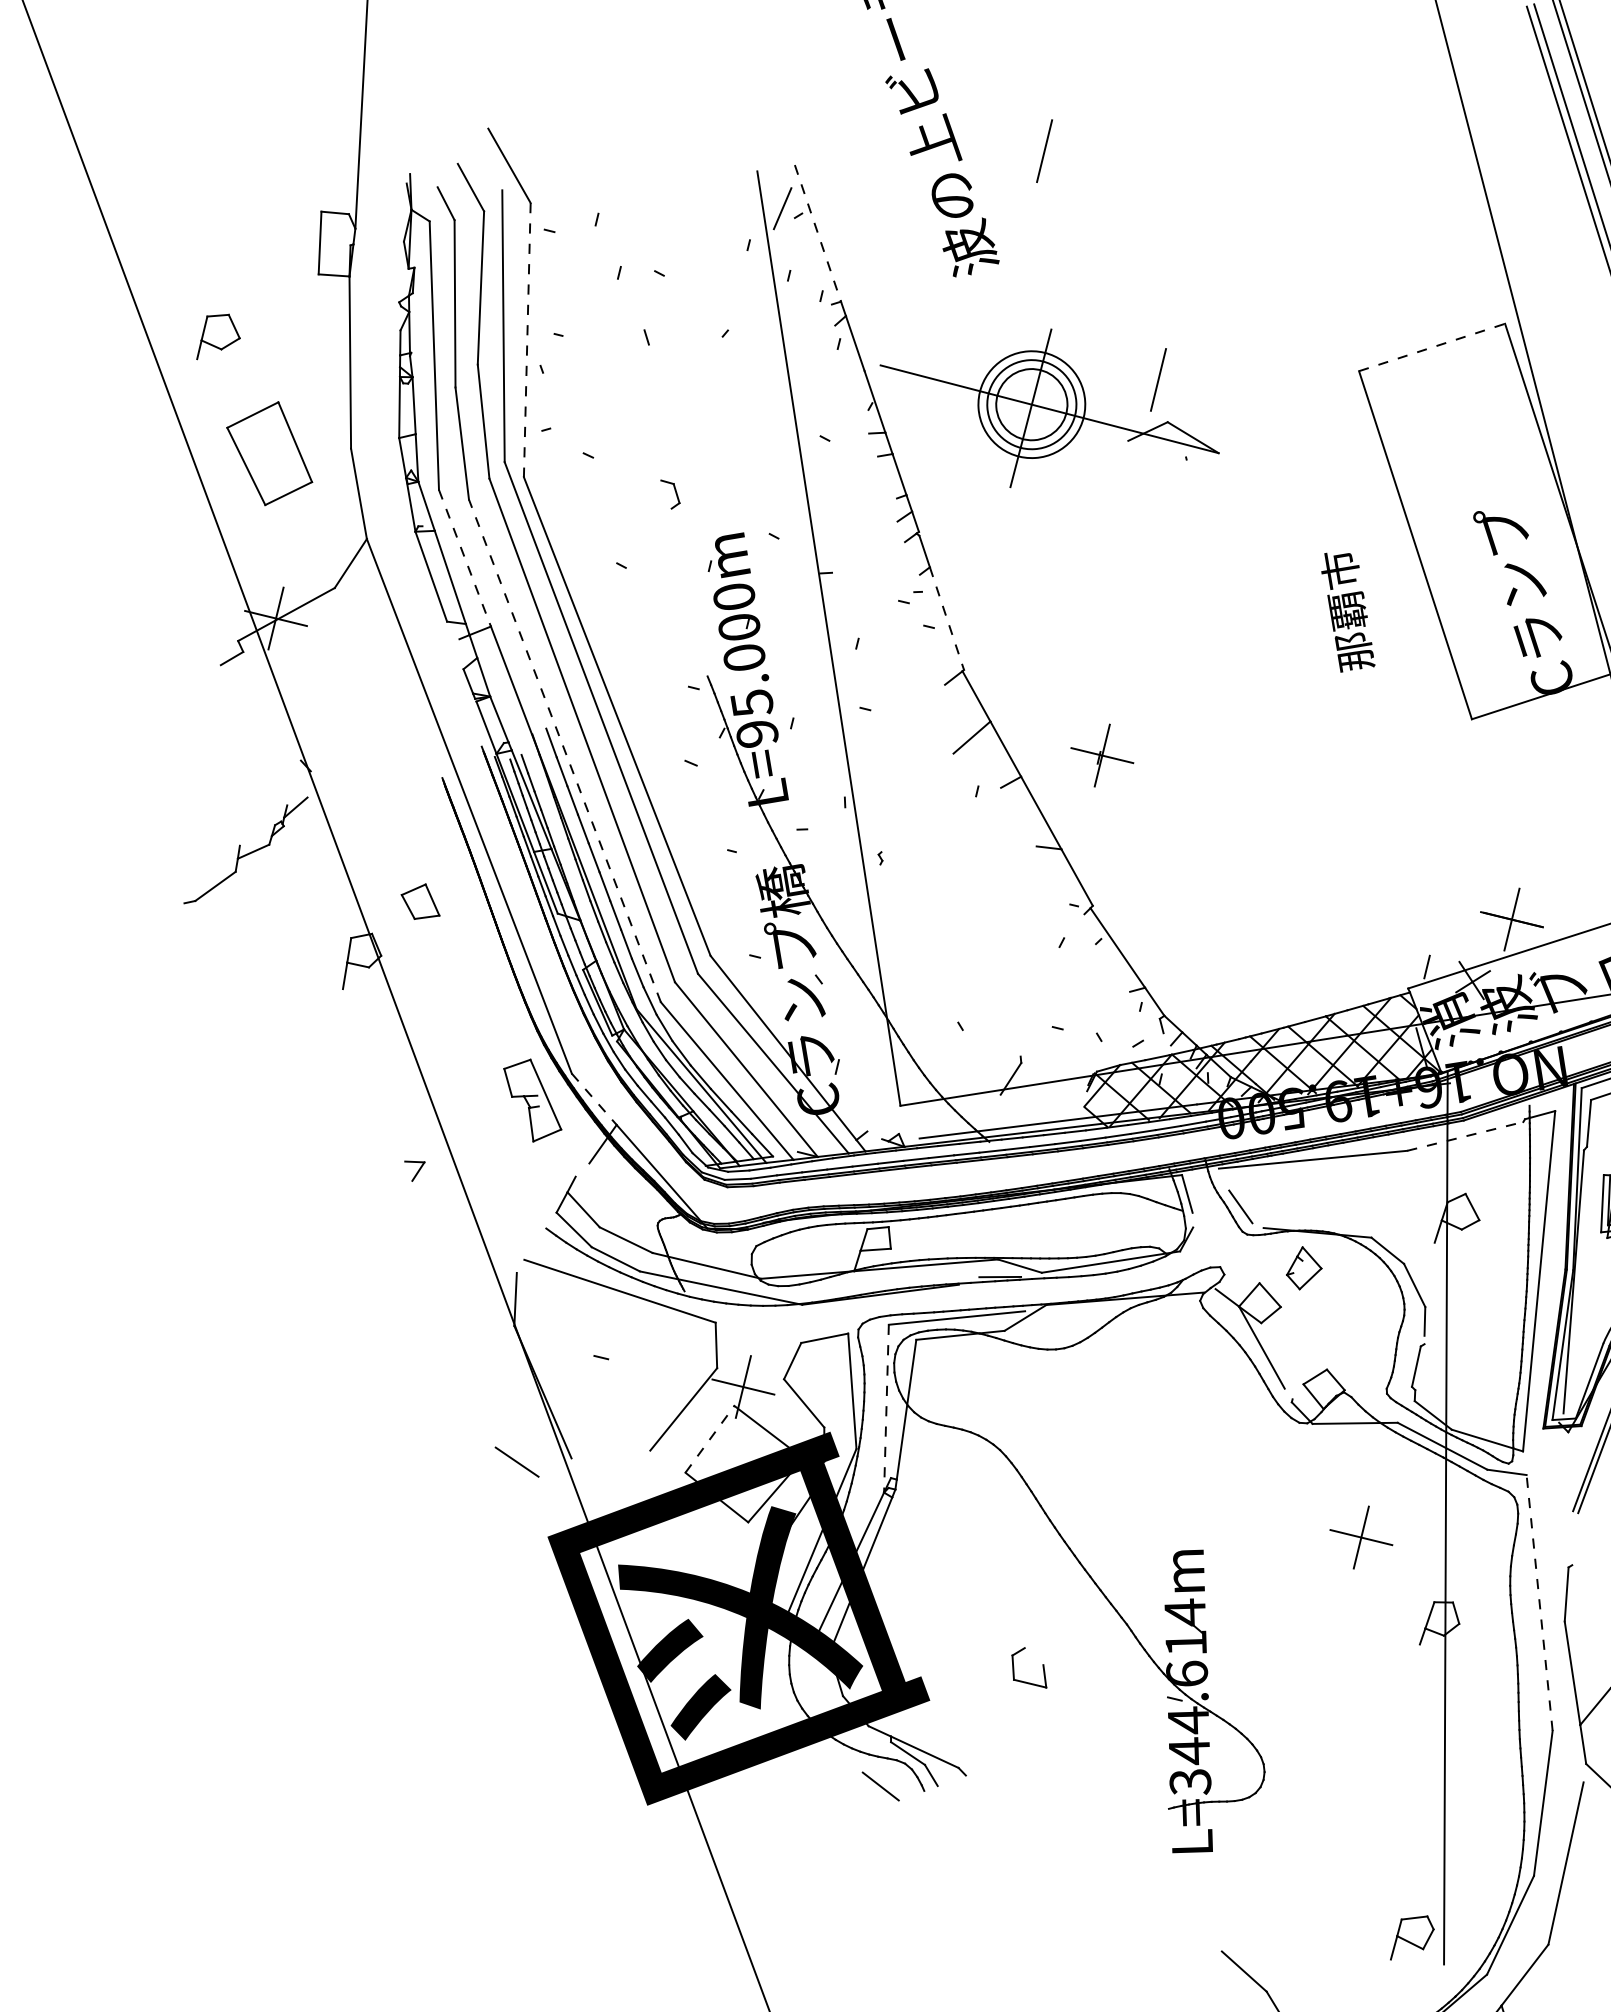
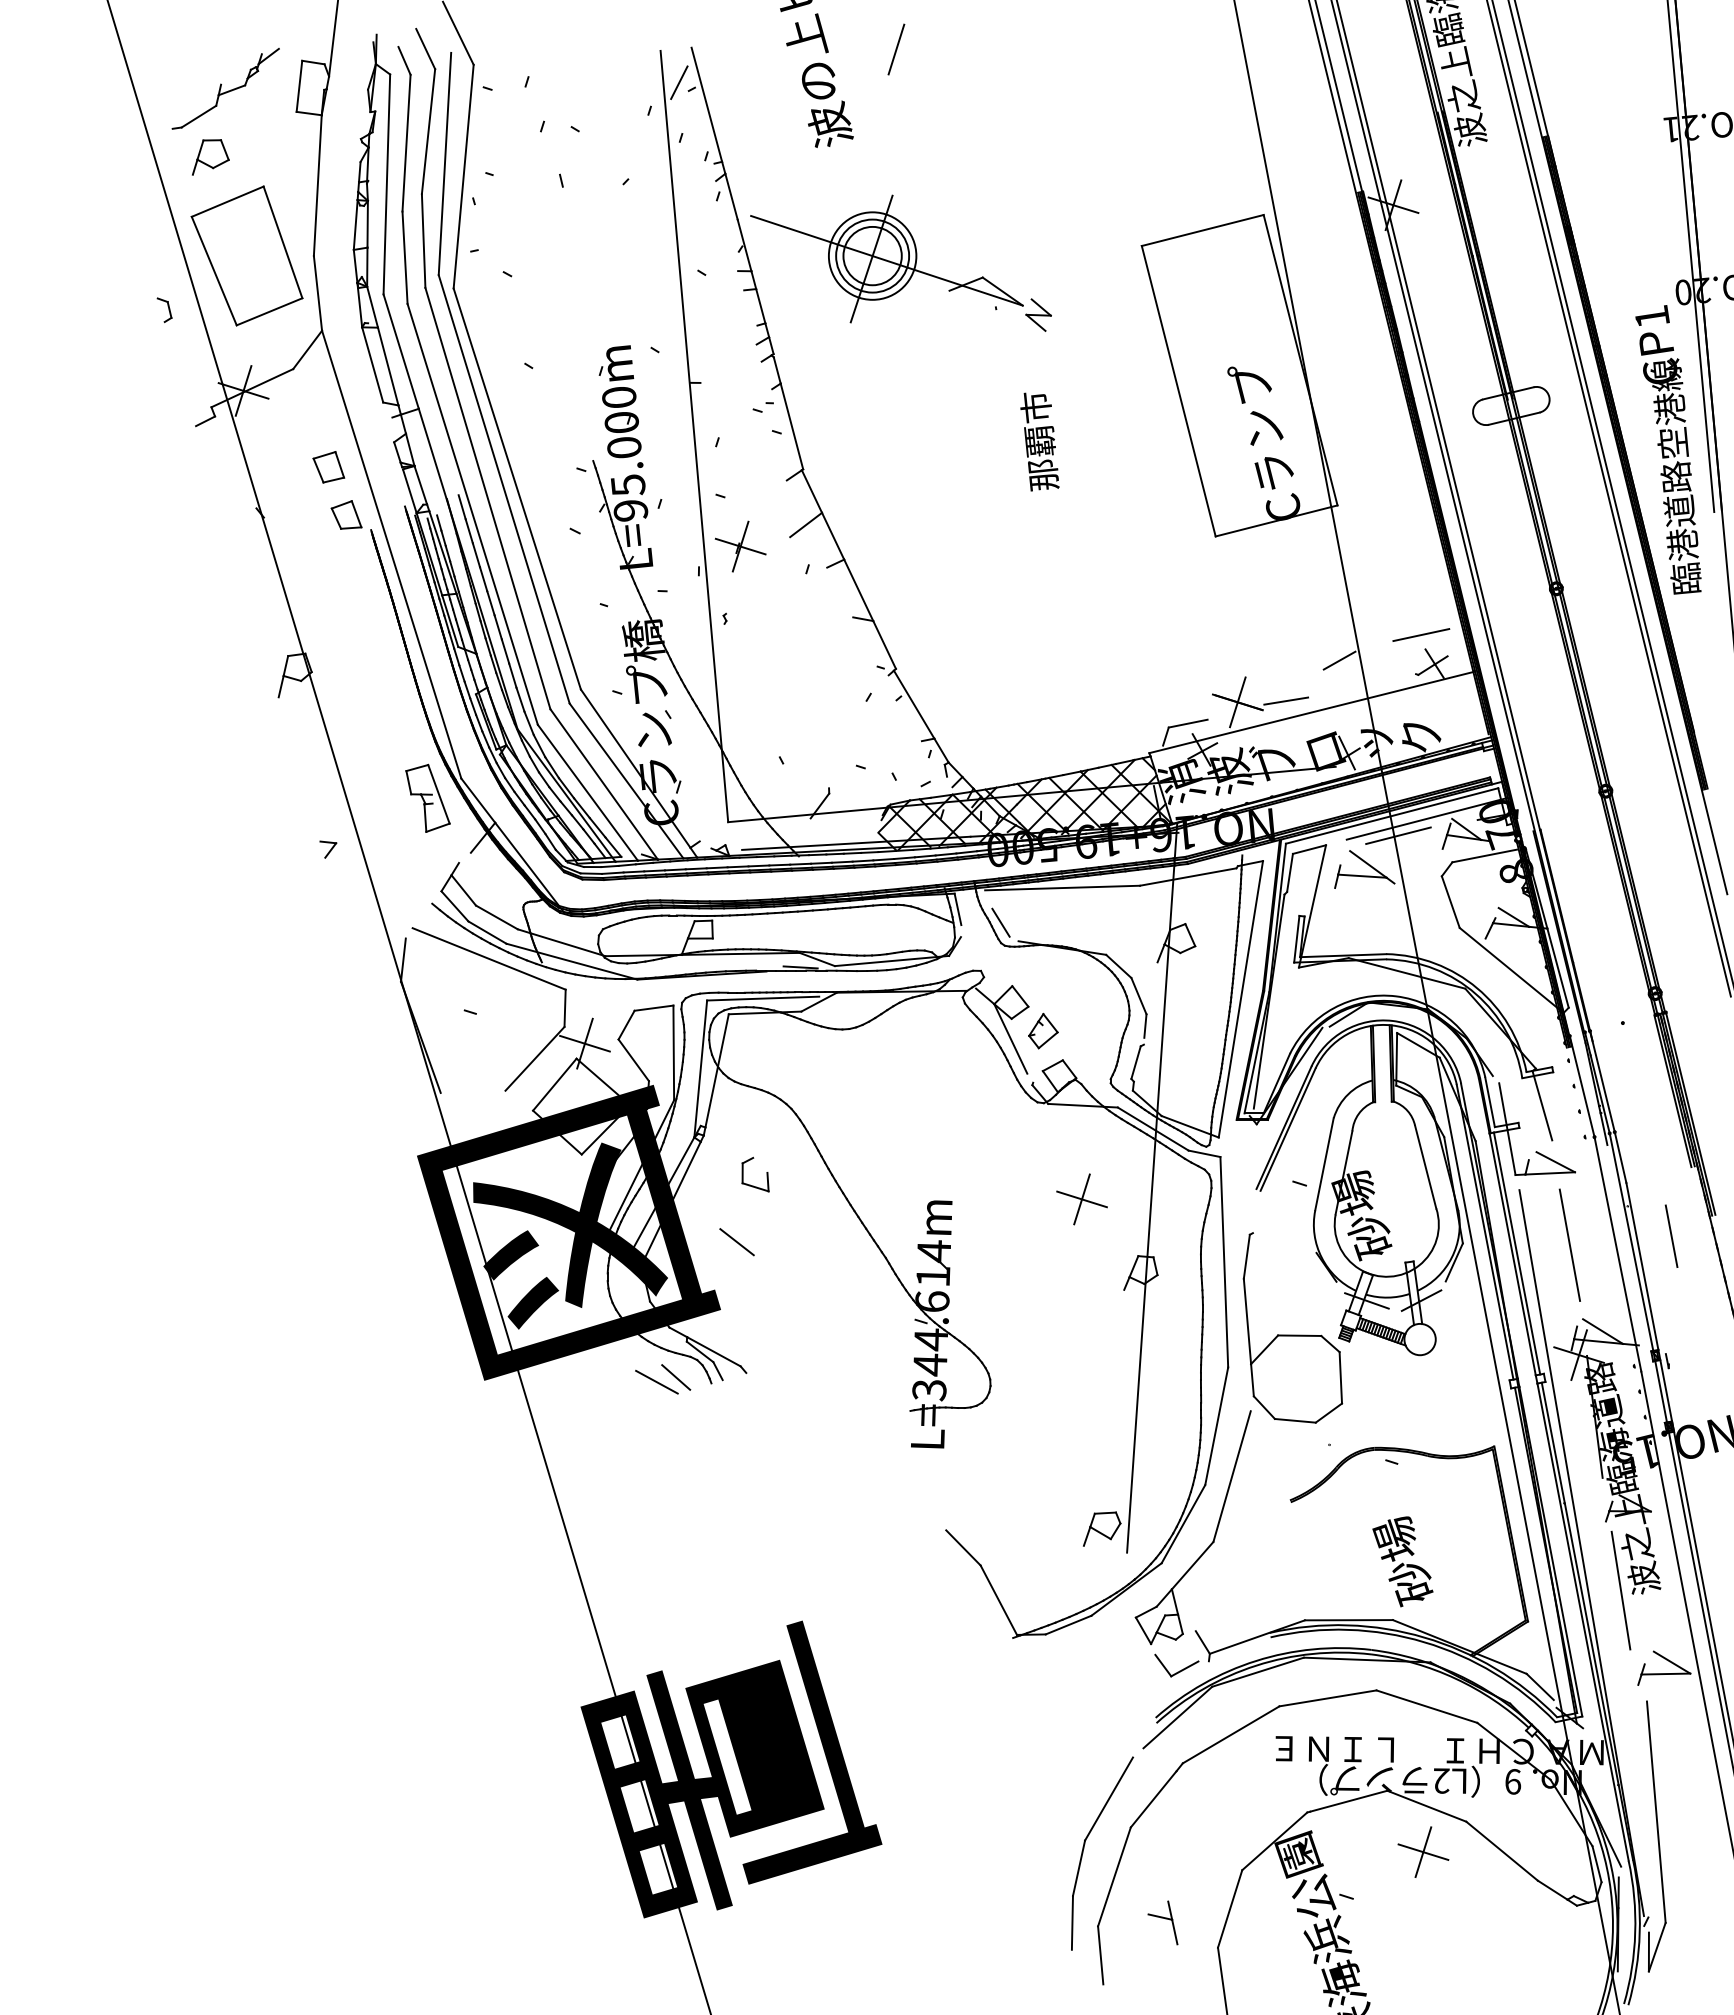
line: (817, 234) -> (706, 105), dashed -> solid
line: (527, 341) -> (463, 177), dashed -> solid
line: (1431, 347) -> (1202, 230), dashed -> solid
line: (1158, 379) -> (977, 242), removed
part: (268, 453) -> (246, 255), size x1.67
part: (1238, 462) -> (1038, 314), added
part: (670, 494) -> (164, 310), moved
line: (465, 558) -> (401, 351), dashed -> solid
text: (1347, 611) -> (1039, 441), moved
line: (947, 618) -> (792, 426), dashed -> solid
part: (385, 705) -> (328, 467), added
line: (564, 749) -> (472, 513), dashed -> solid
part: (1102, 755) -> (740, 546), moved
part: (245, 850) -> (225, 88), moved
part: (420, 901) -> (346, 514), moved
line: (1571, 913) -> (1286, 700), added
line: (1452, 949) -> (1187, 723), added
line: (594, 1099) -> (478, 800), dashed -> solid
line: (1465, 1136) -> (1188, 877), dashed -> solid
part: (1304, 1267) -> (1043, 1030), moved
line: (886, 1408) -> (700, 1068), dashed -> solid
line: (709, 1439) -> (554, 1084), dashed -> solid
line: (516, 1462) -> (736, 1242), moved
line: (1539, 1602) -> (1224, 1261), dashed -> solid
part: (1042, 1667) -> (766, 1174), moved
line: (857, 1792) -> (656, 1381), added

